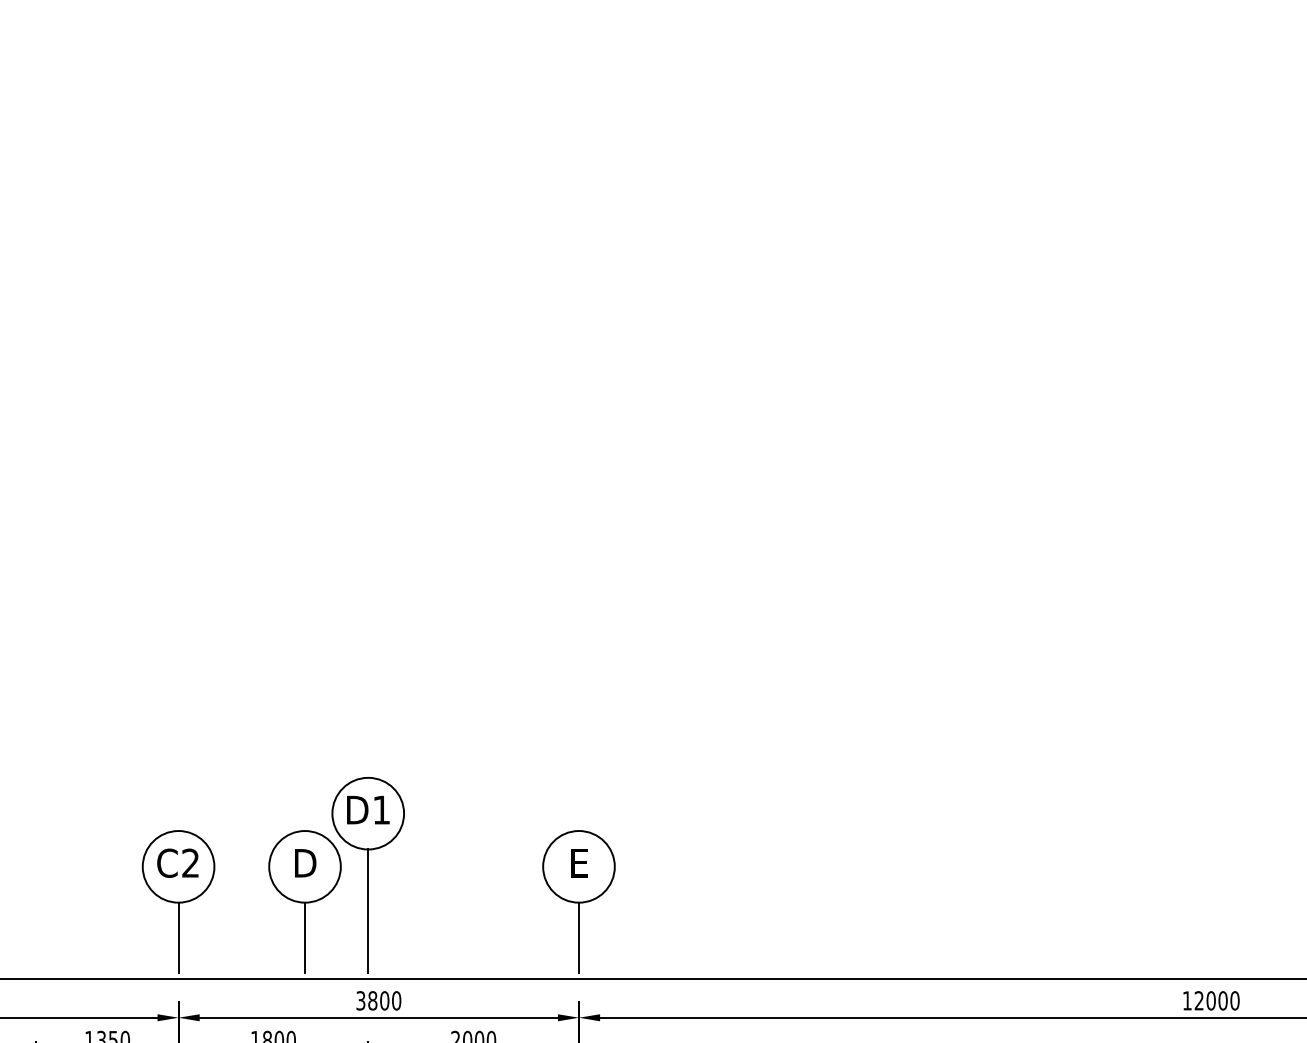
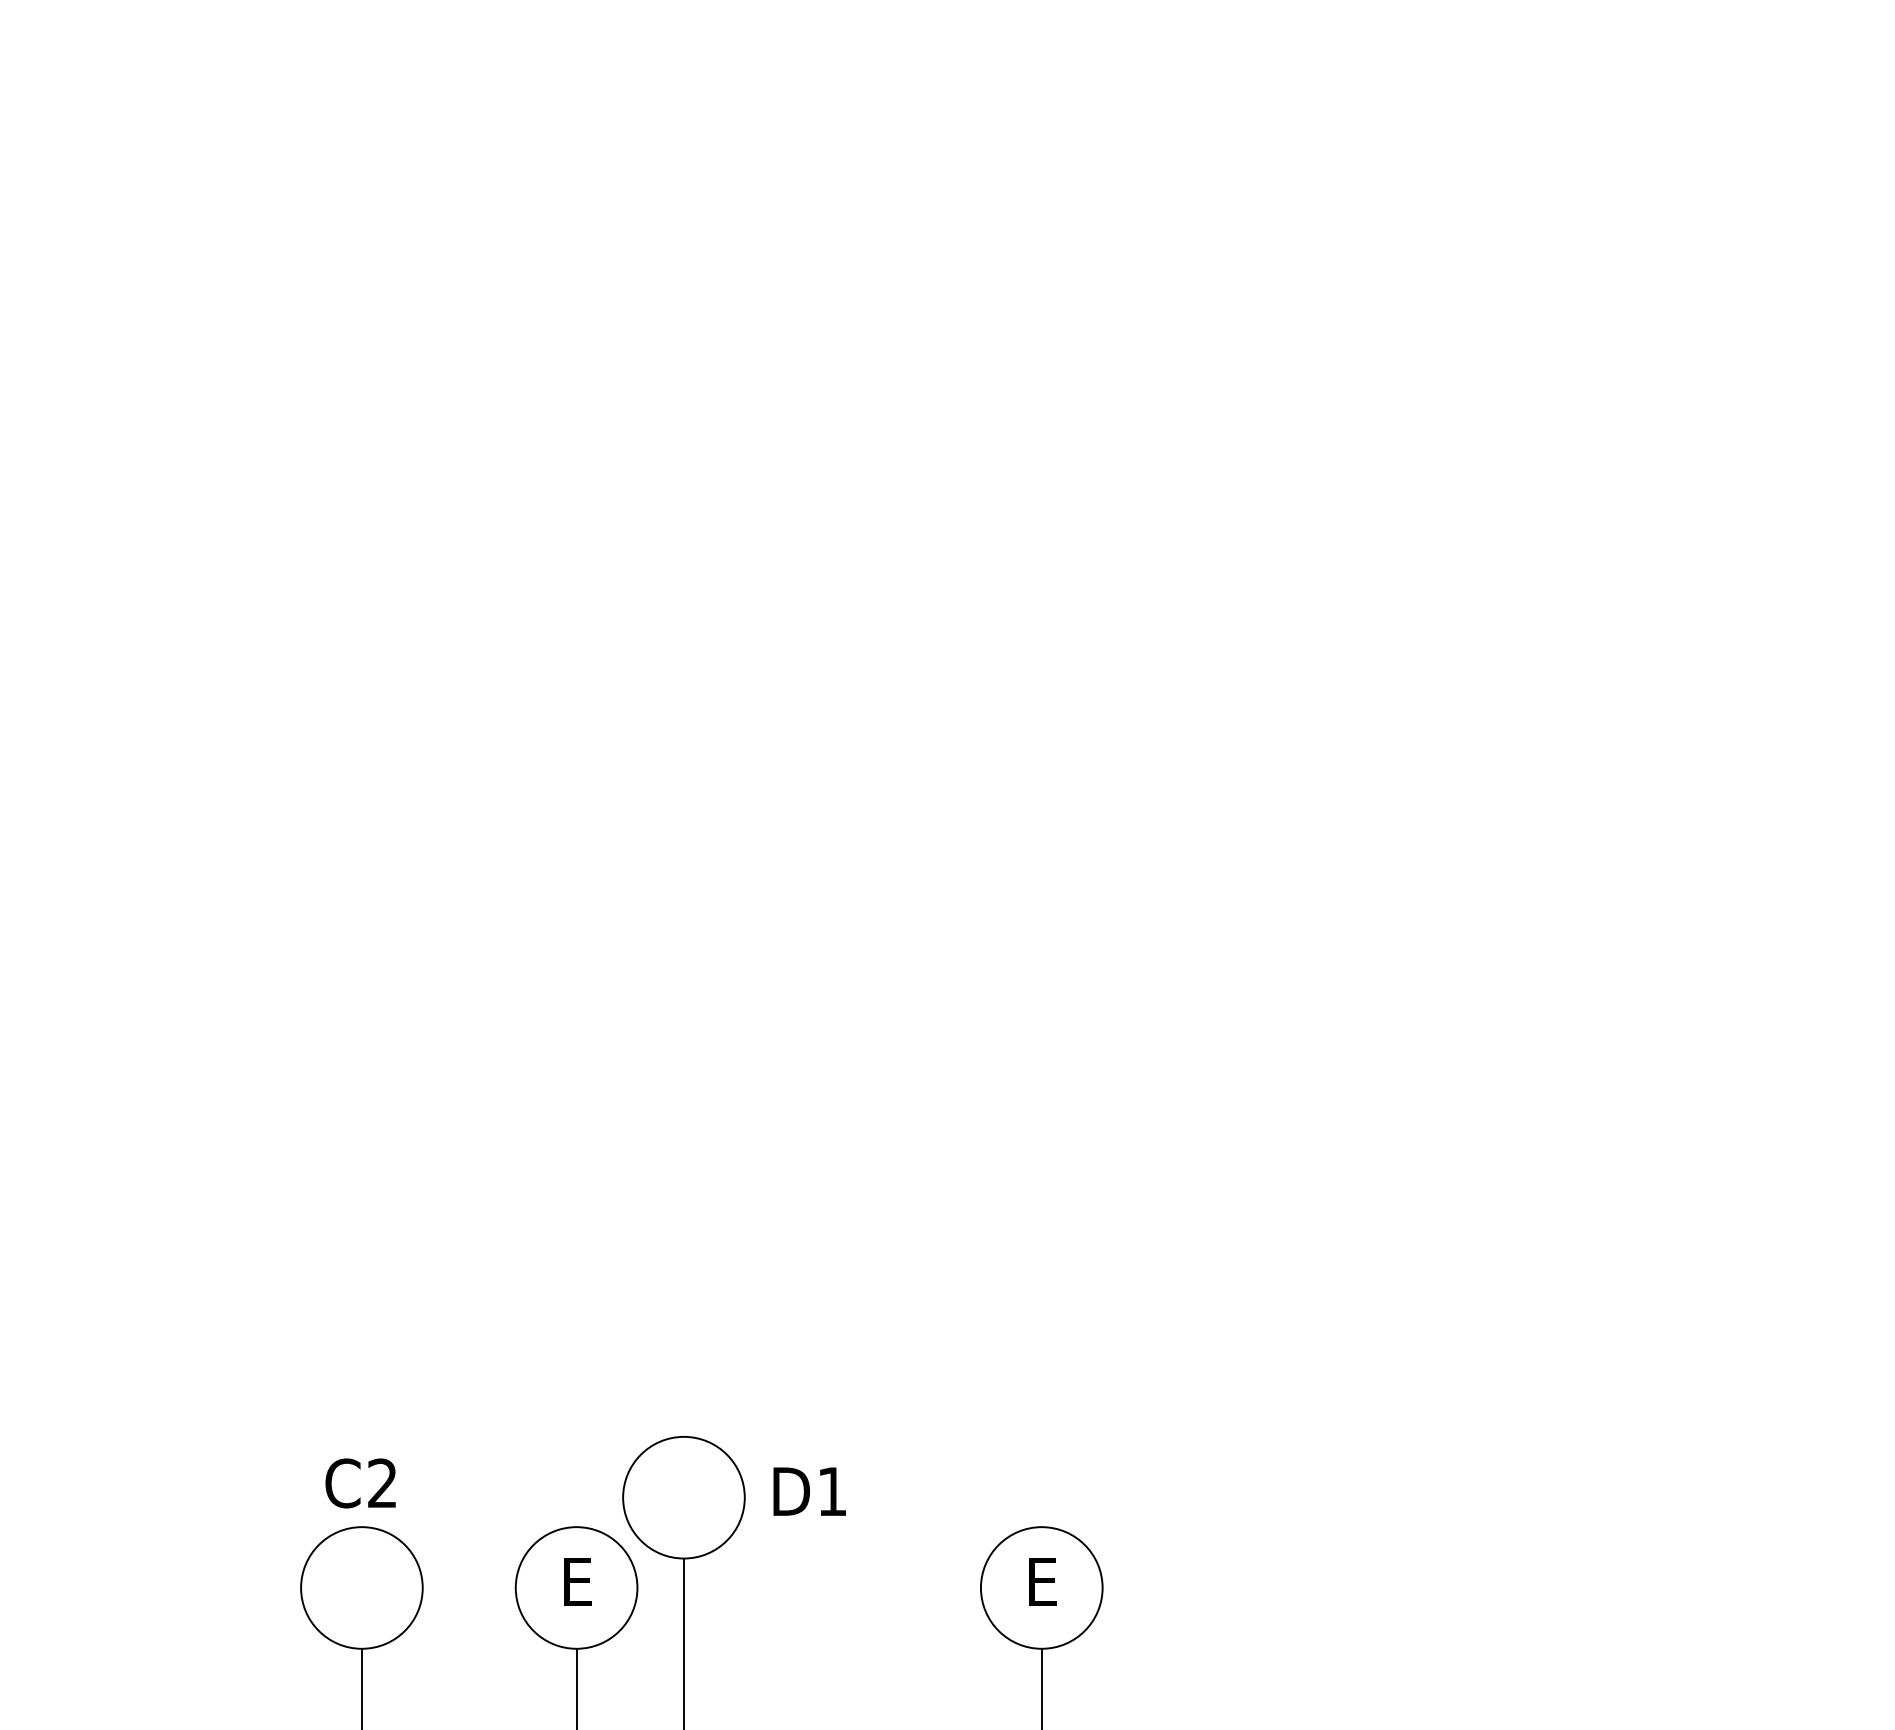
text: (368, 810) -> (810, 1492), moved
text: (177, 862) -> (360, 1482), moved
text: (305, 863) -> (577, 1582), D -> E

